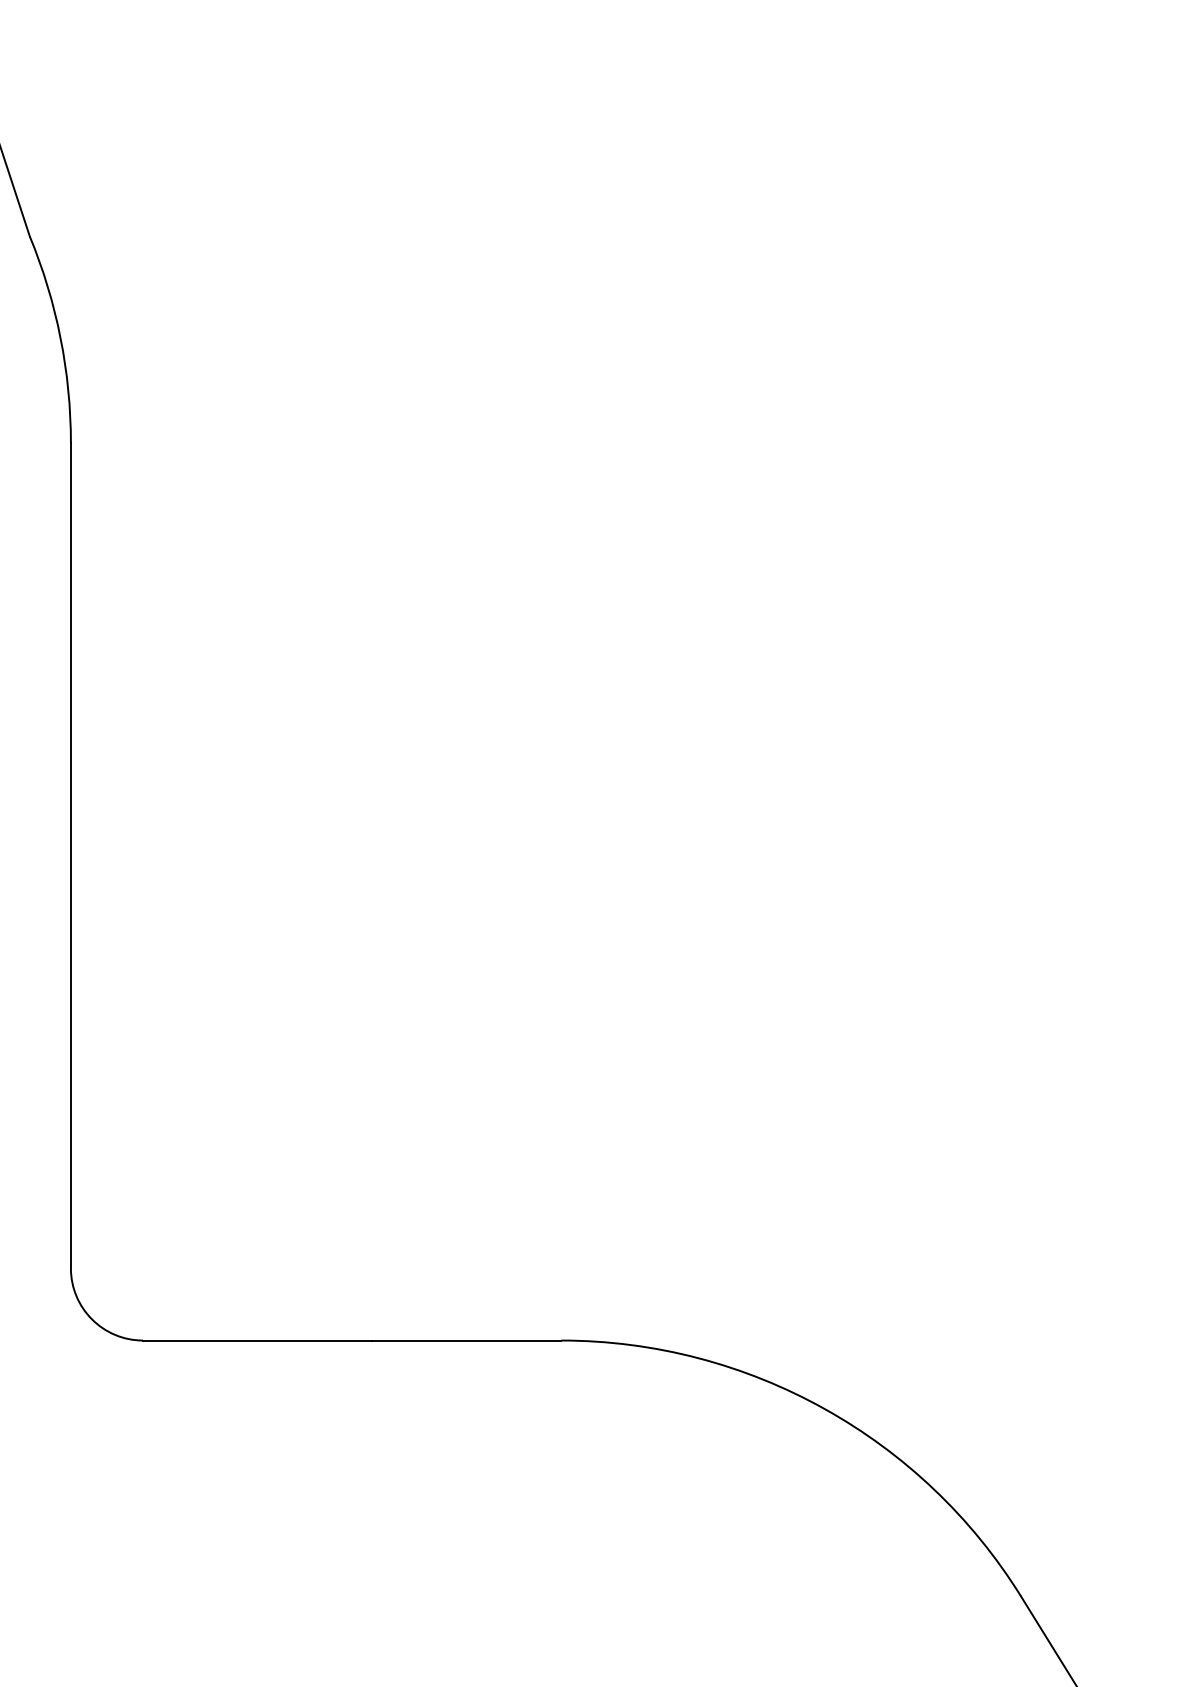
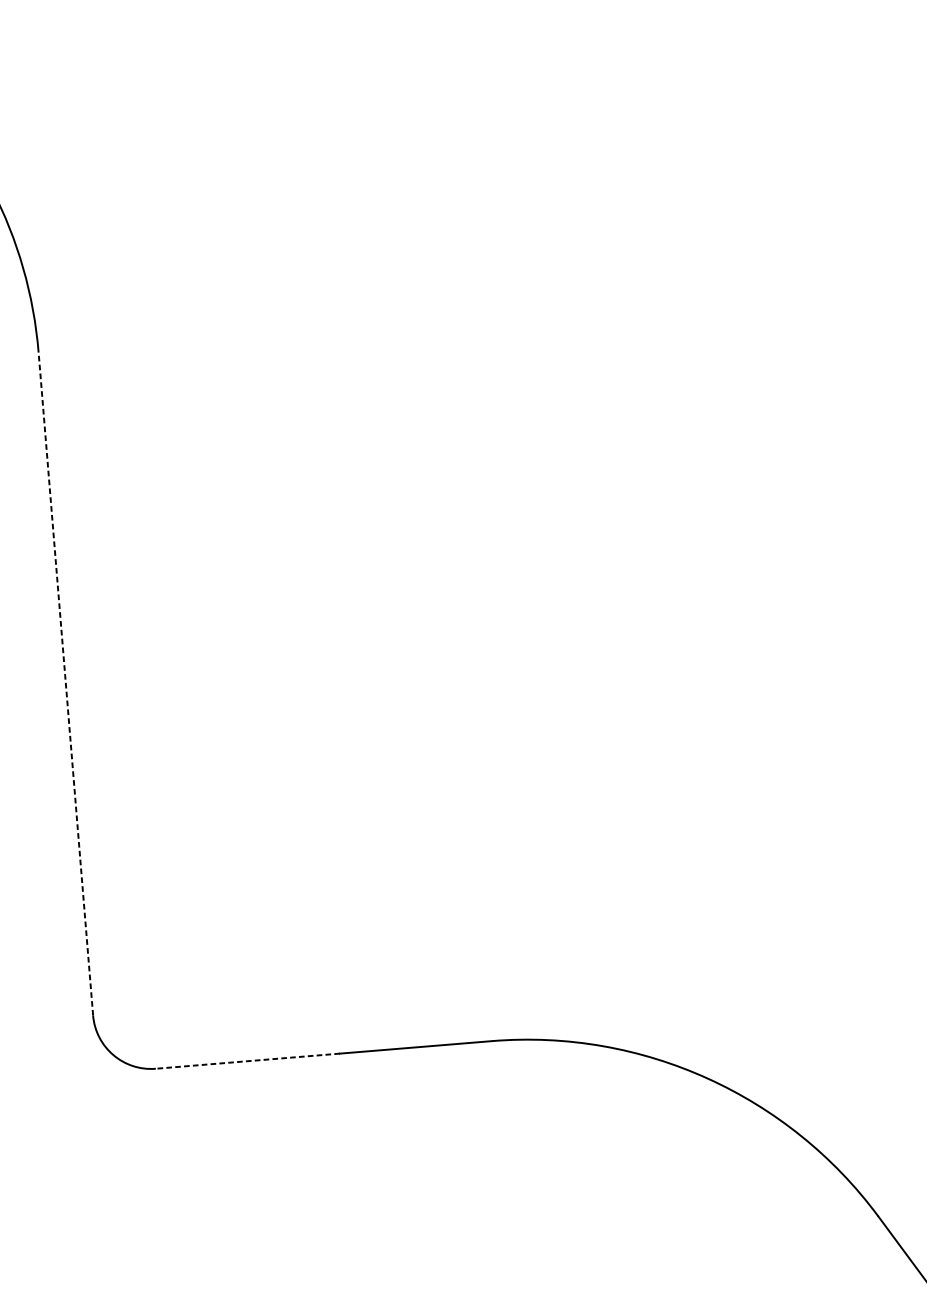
line: (70, 855) -> (65, 683), solid -> dashed
line: (257, 1340) -> (247, 1061), solid -> dashed

